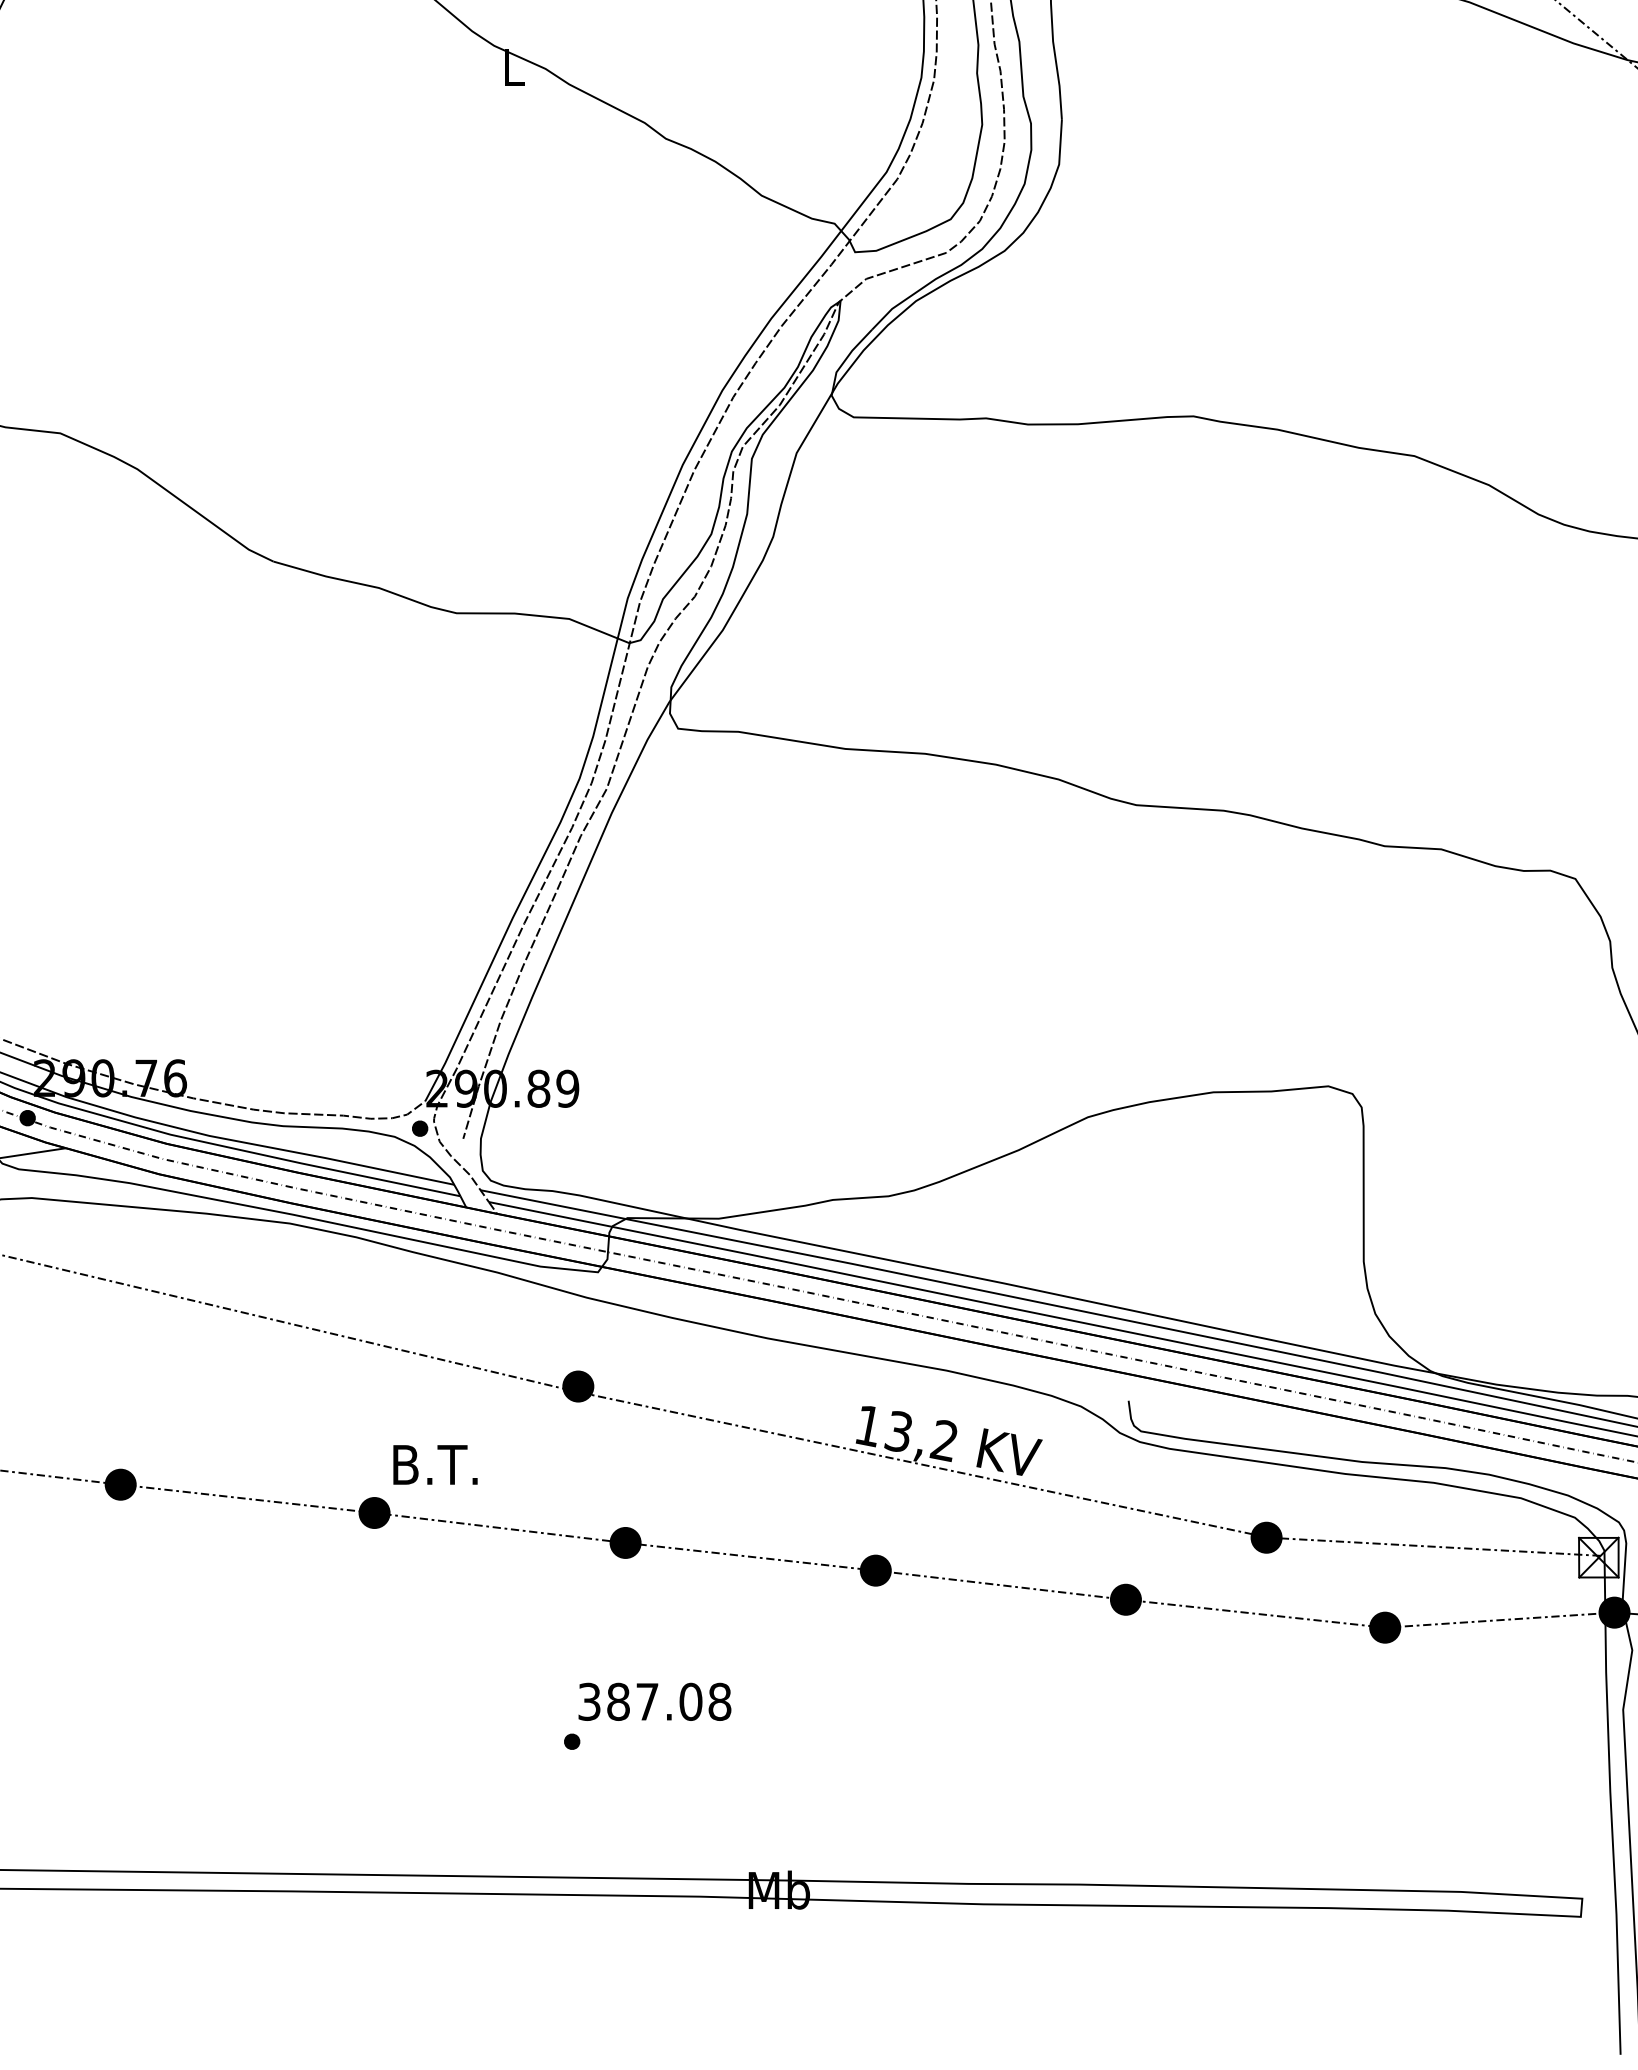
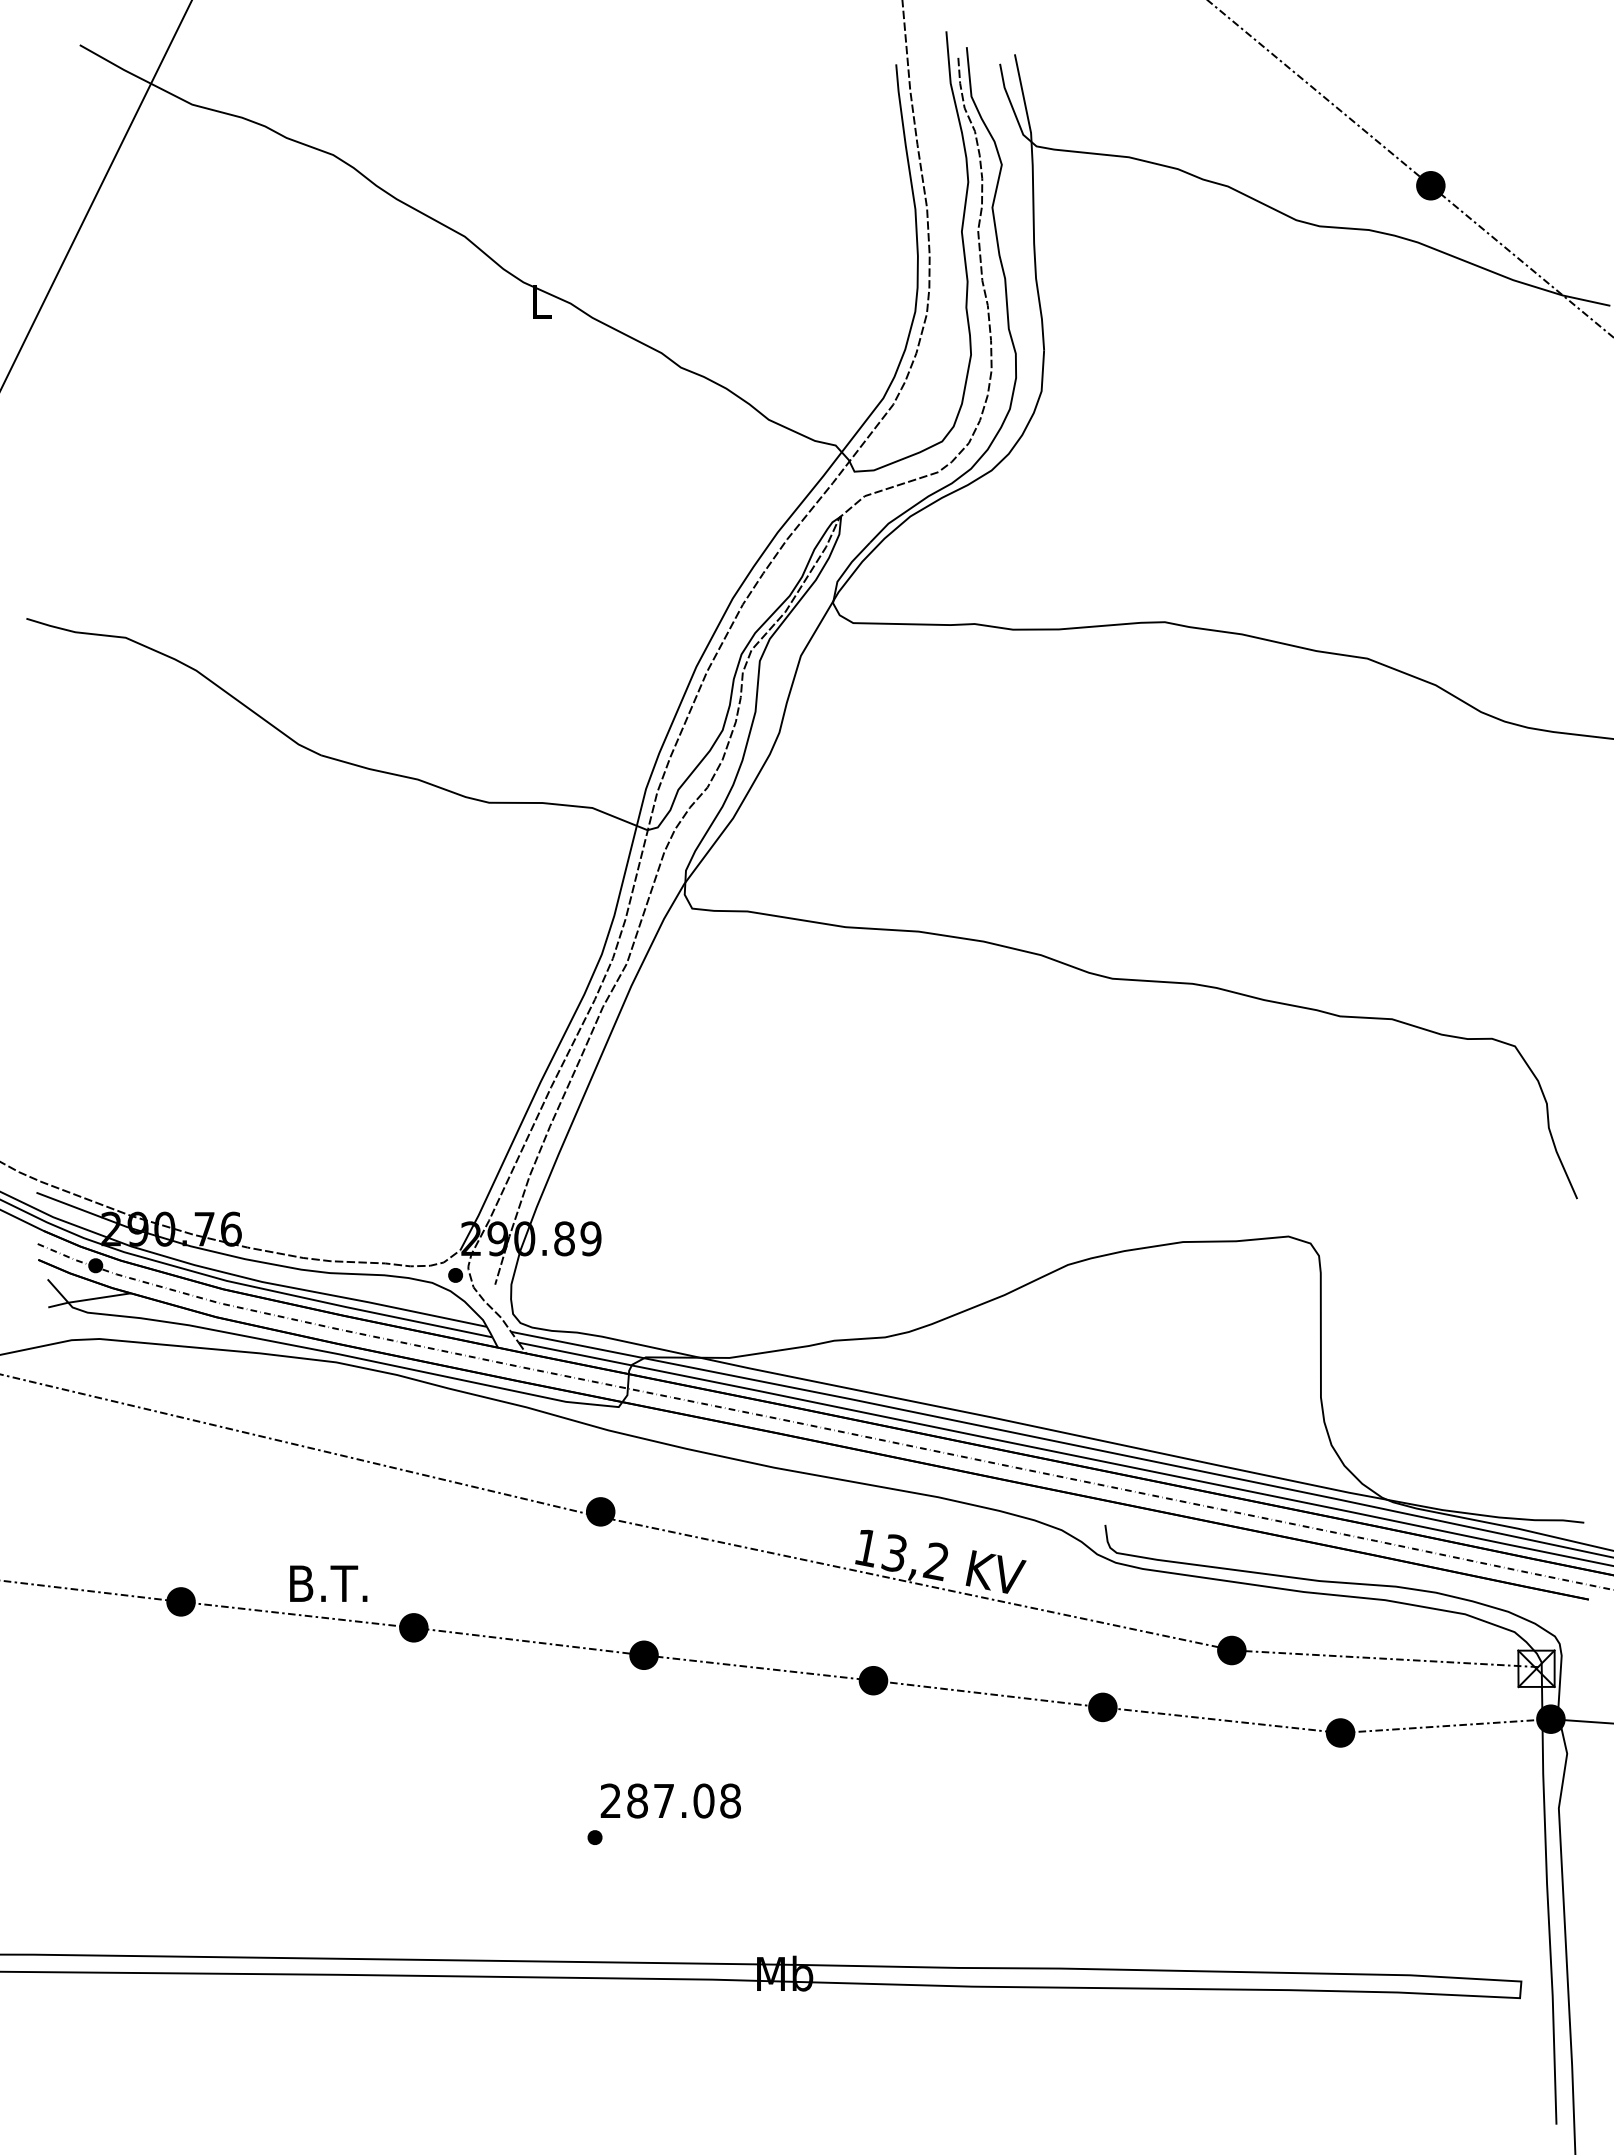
text: (435, 1464) -> (328, 1583), moved
text: (589, 1701) -> (610, 1800), 387.08 -> 287.08

